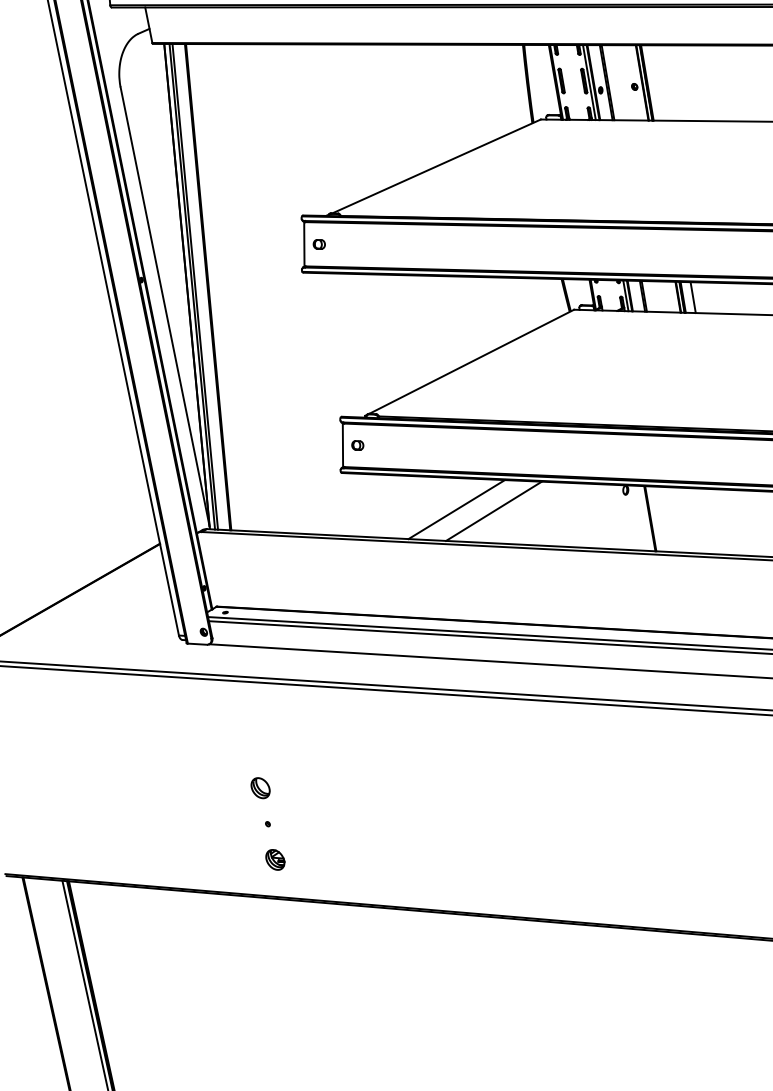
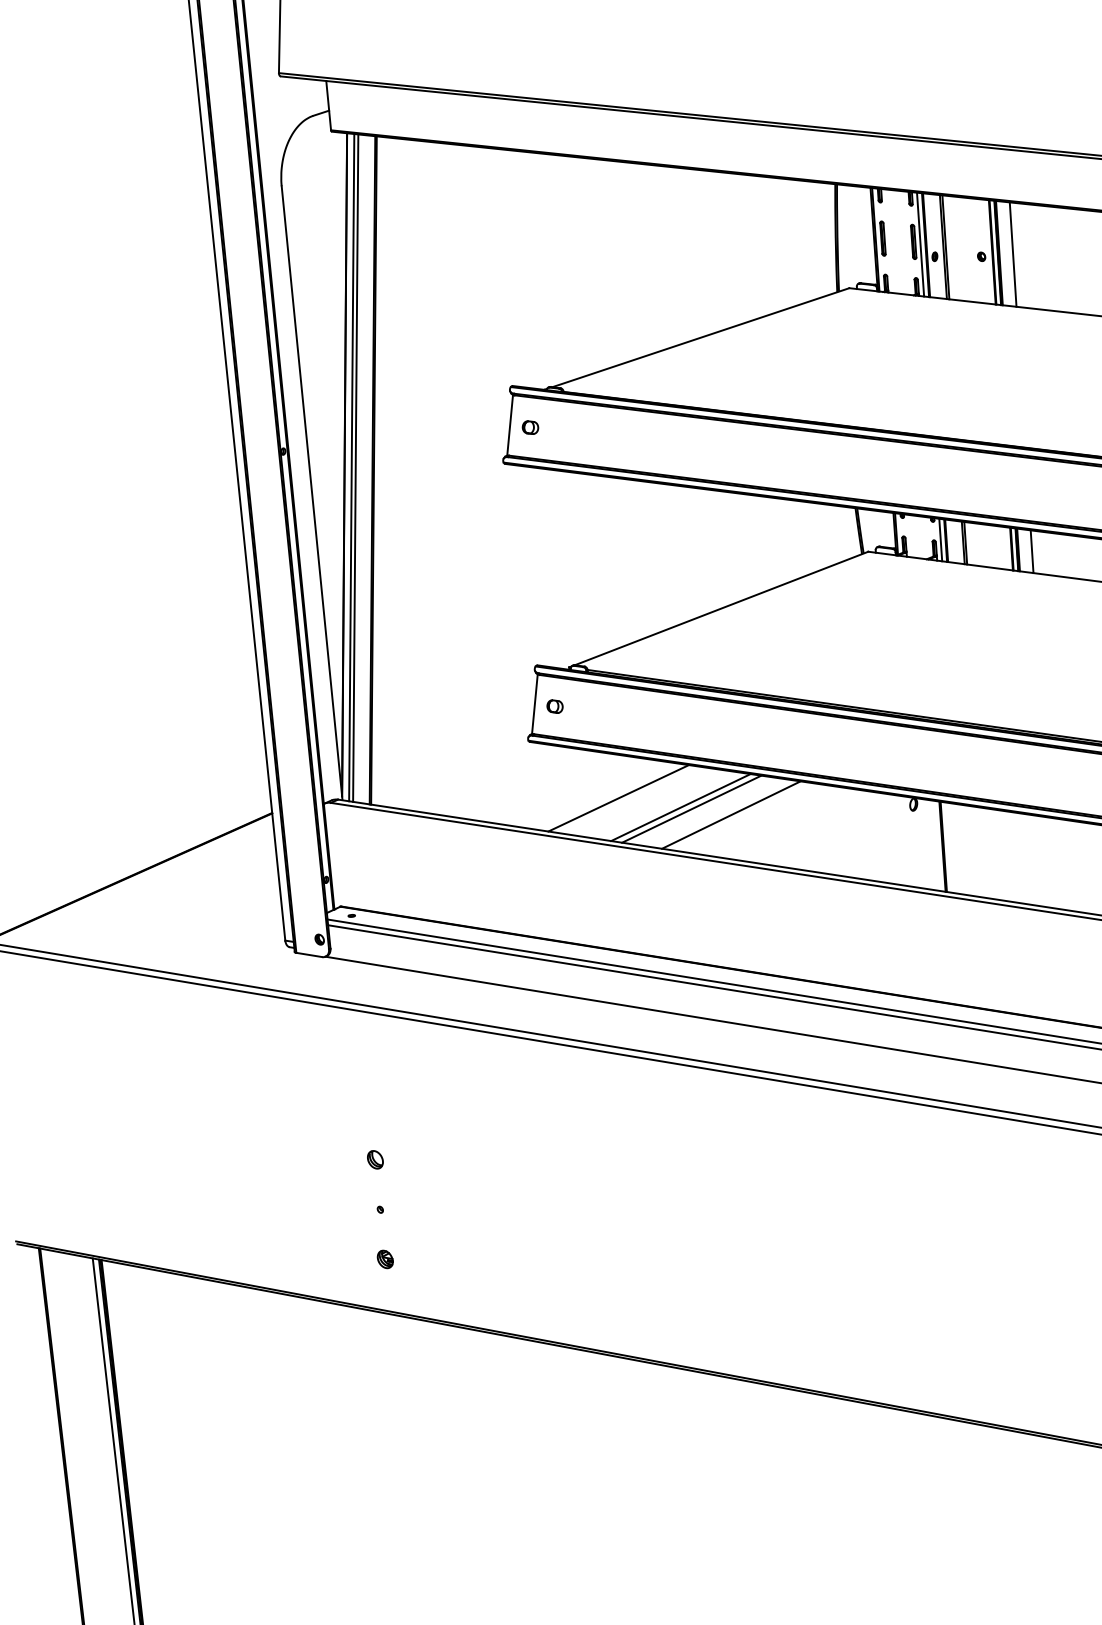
line: (656, 82) -> (1012, 254), added
line: (410, 507) -> (618, 798), added
line: (464, 509) -> (691, 808), added
part: (260, 788) -> (375, 1159), size x0.62
part: (274, 860) -> (384, 1259), size x0.62

